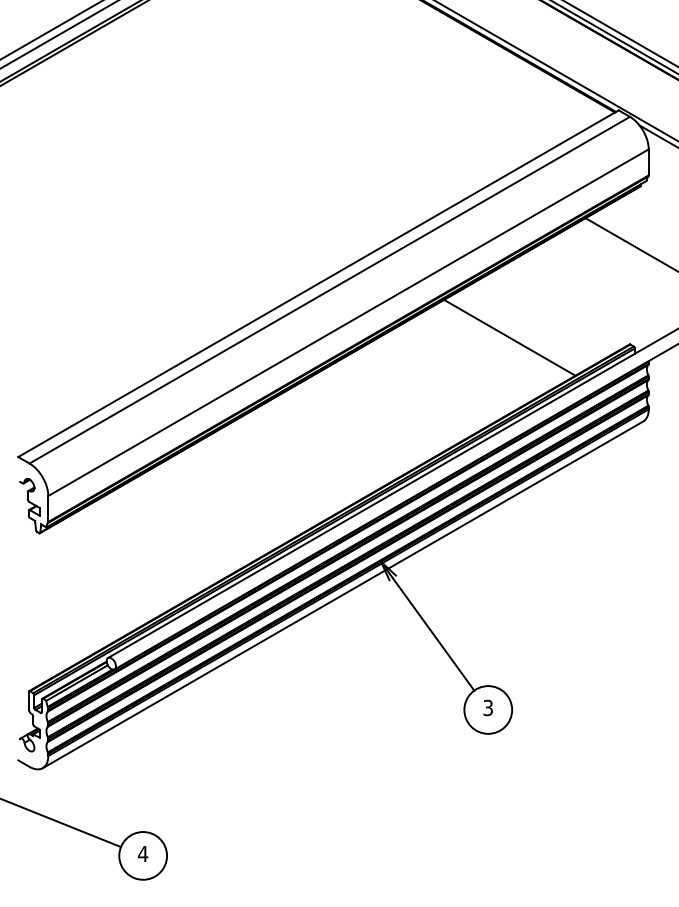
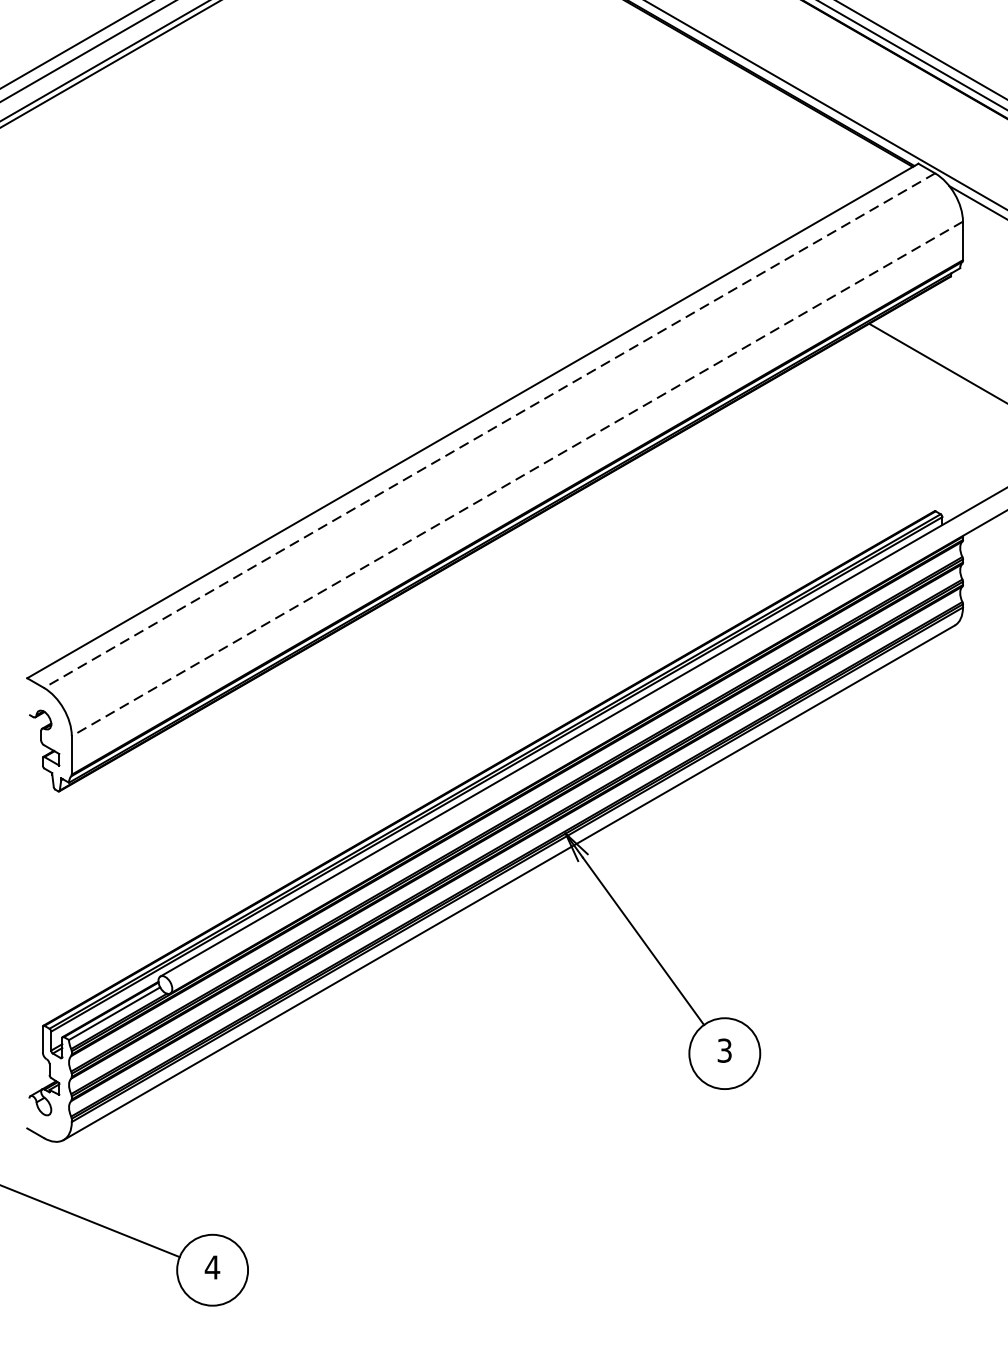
line: (329, 290) -> (489, 431), solid -> dashed
line: (348, 322) -> (517, 478), solid -> dashed
line: (509, 337) -> (756, 500), removed

